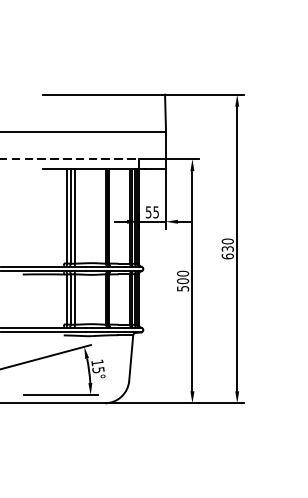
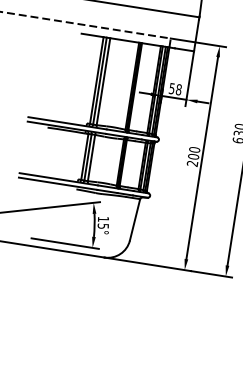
text: (156, 212) -> (179, 89), 55 -> 58
text: (182, 288) -> (192, 163), 500 -> 200

